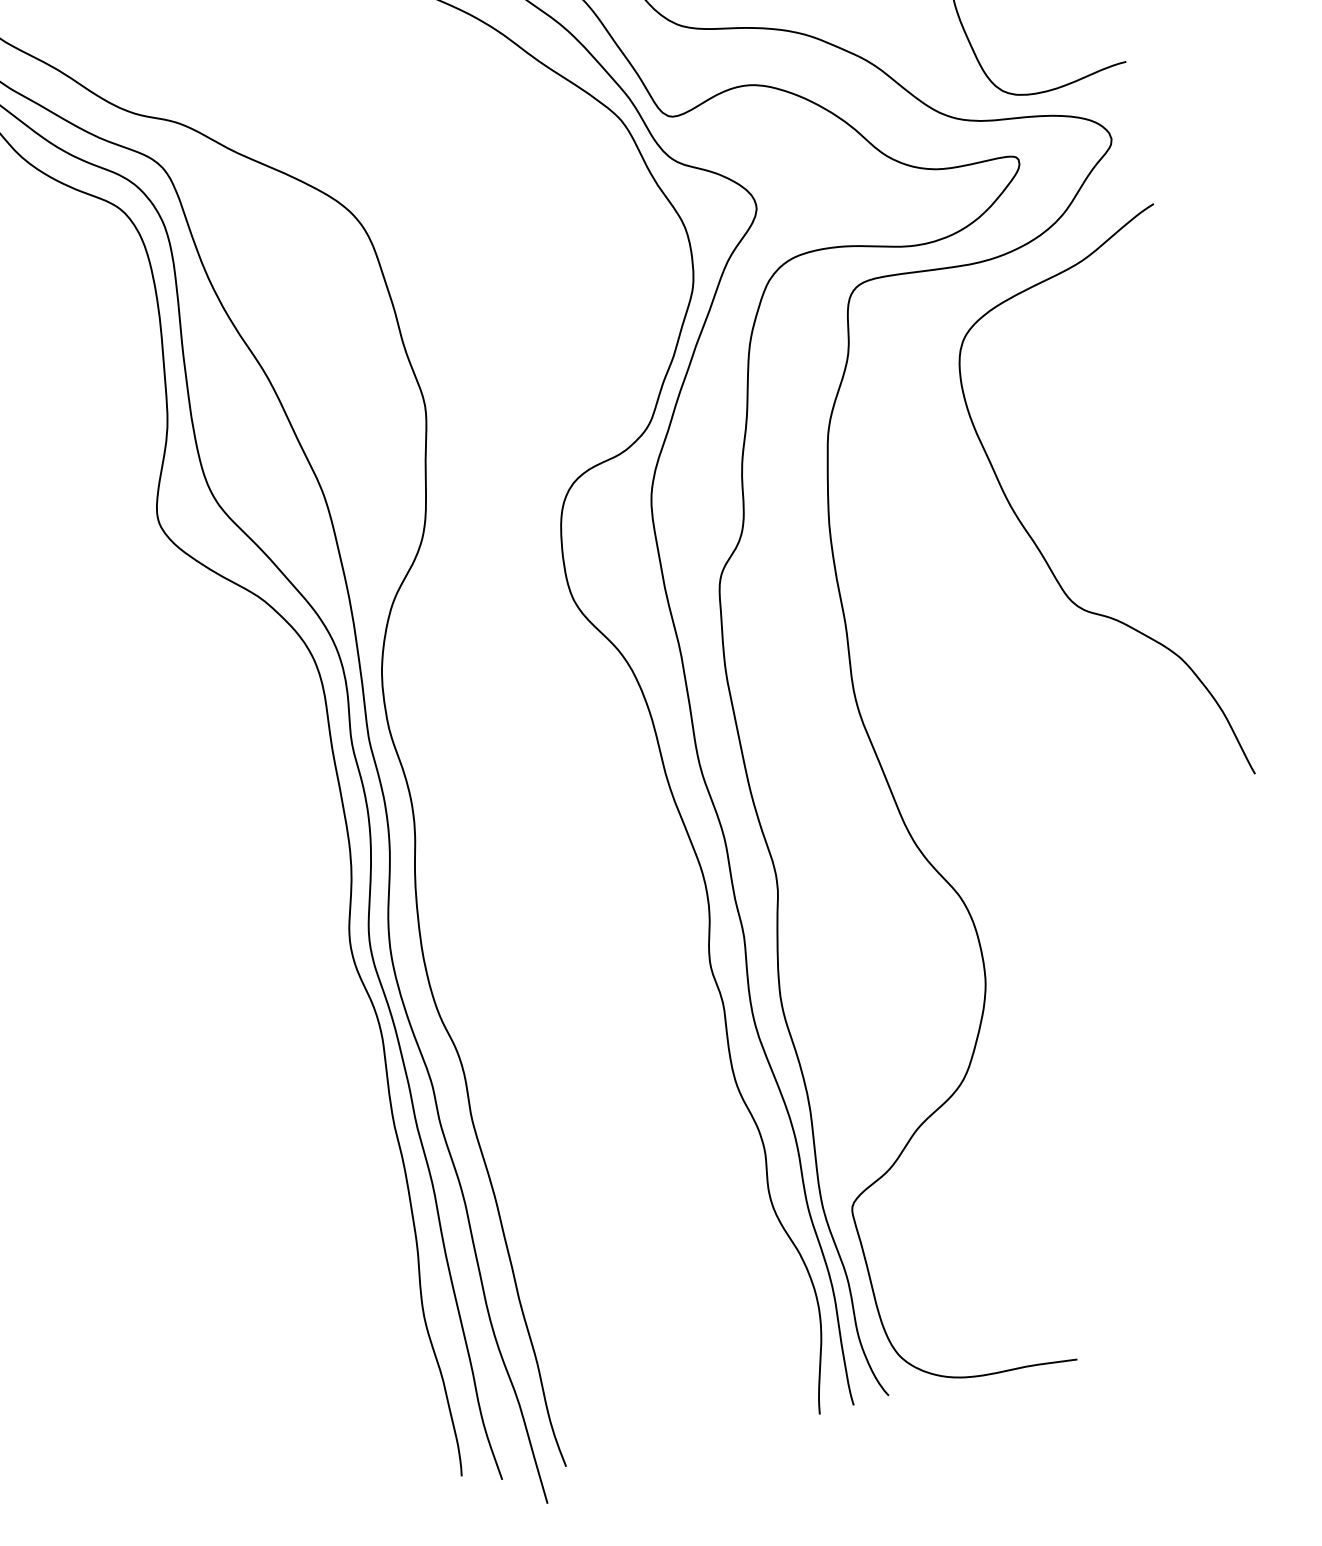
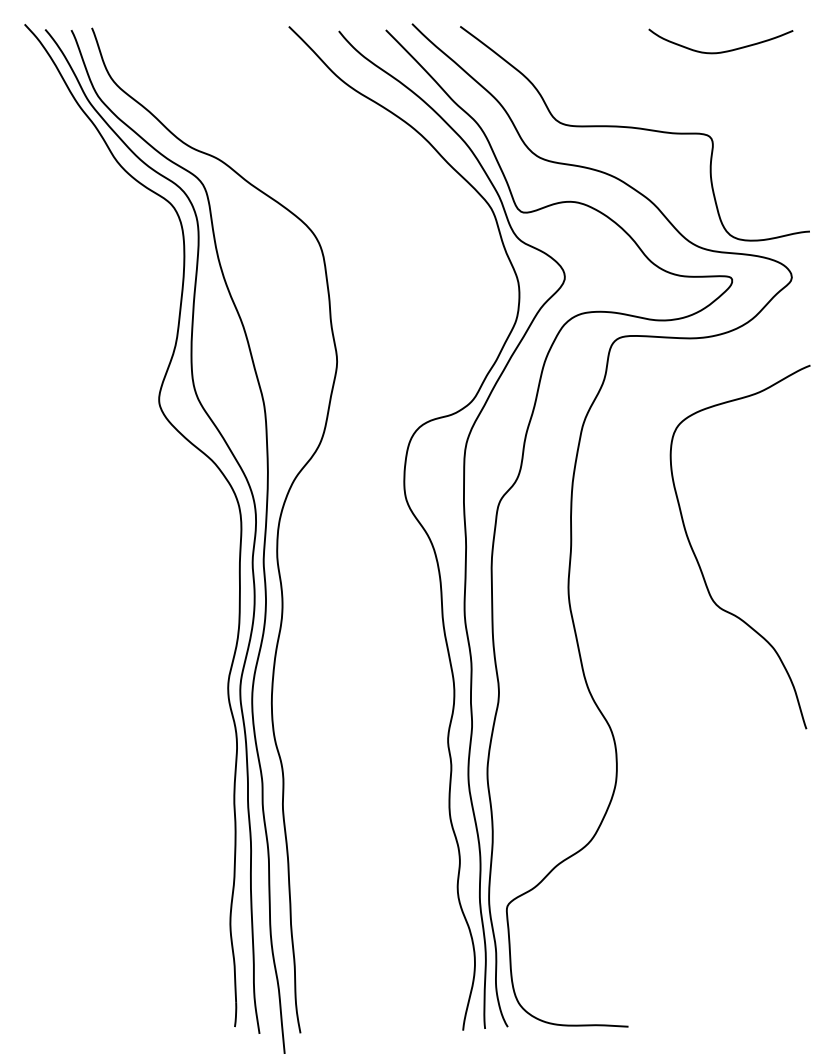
curve: (1036, 542) -> (698, 560), moved

